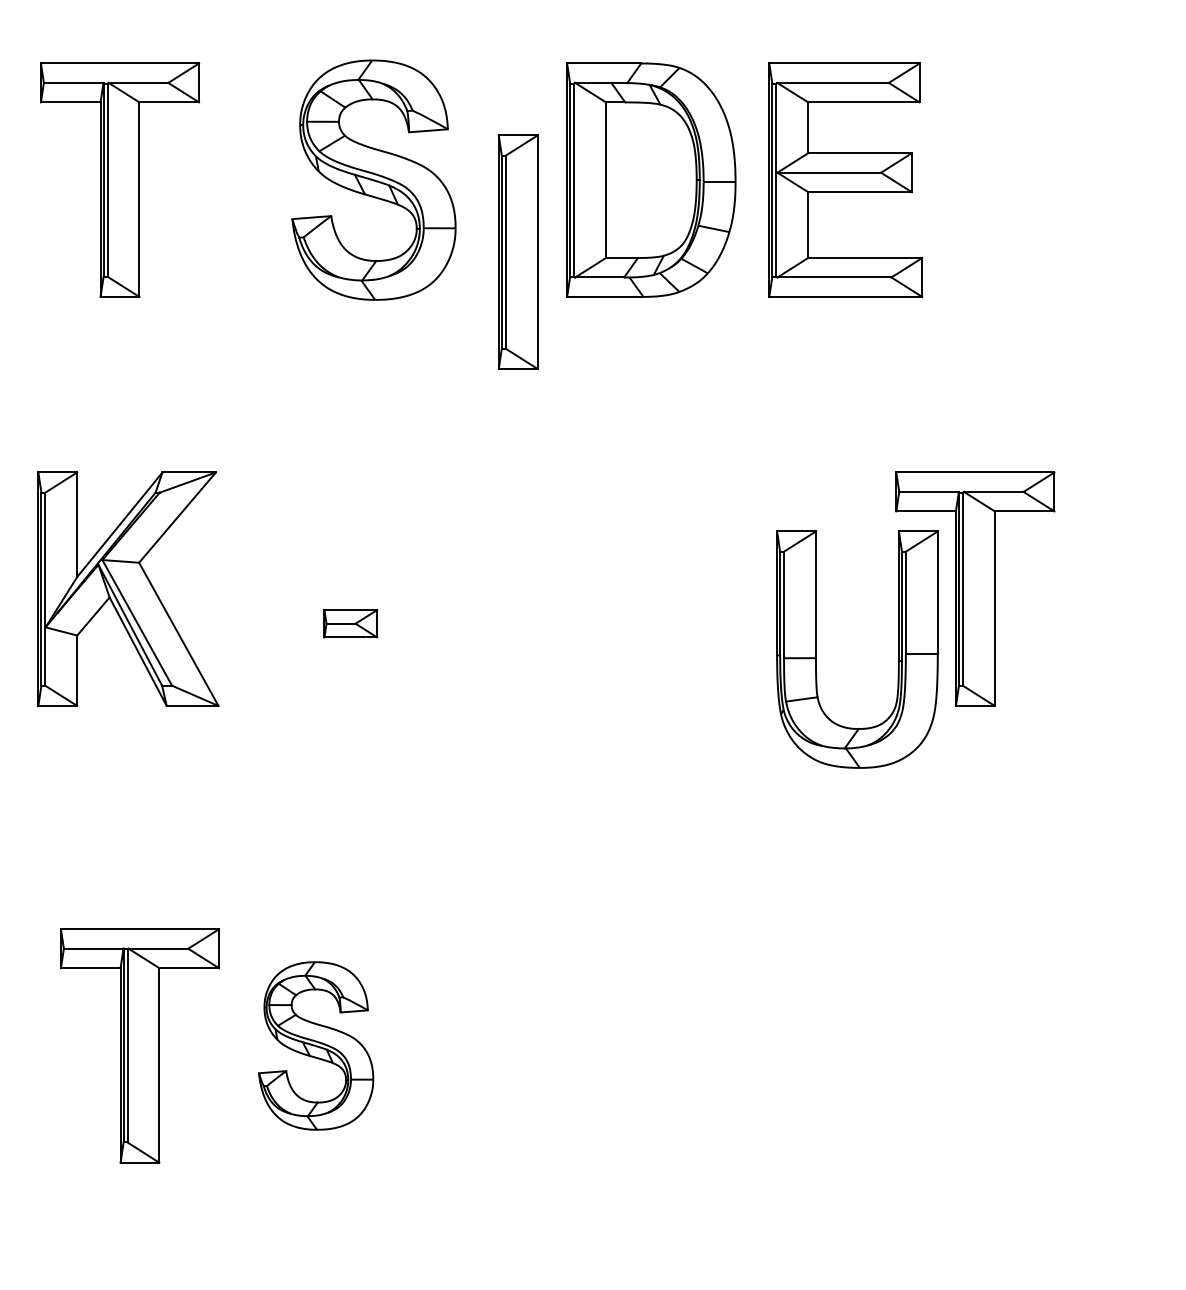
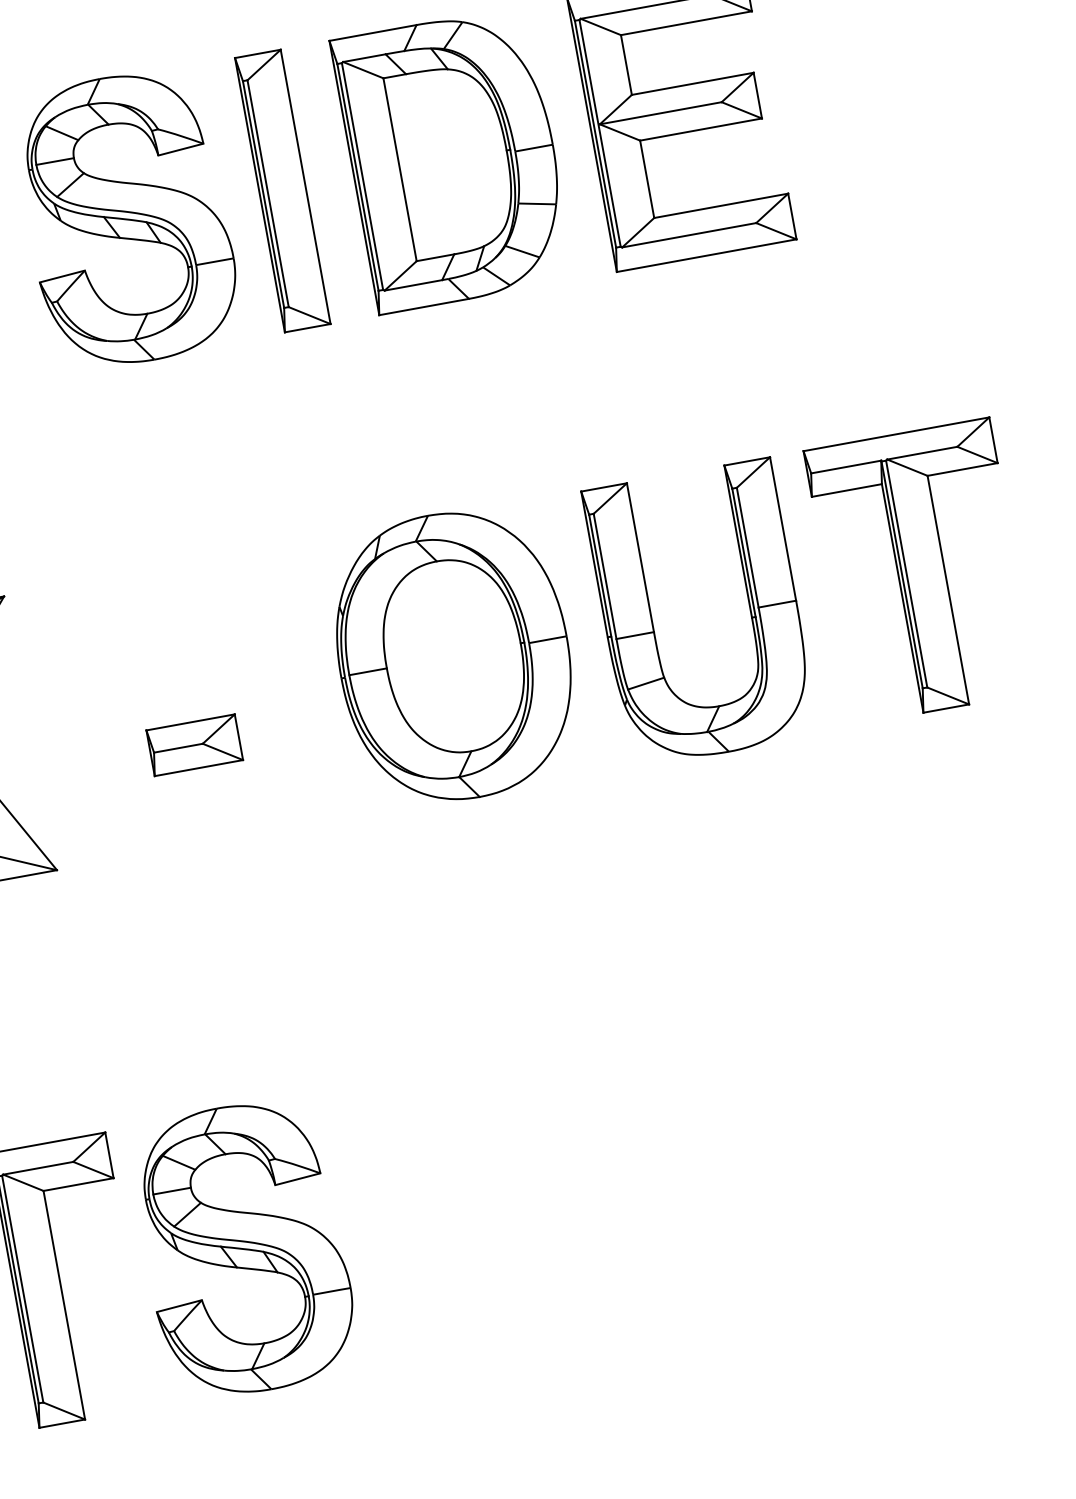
part: (517, 251) -> (281, 190), moved
part: (577, 588) -> (453, 655), added
part: (350, 623) -> (194, 745), size x1.43
part: (816, 649) -> (652, 621), moved
part: (315, 1045) -> (243, 1248), size x1.43

